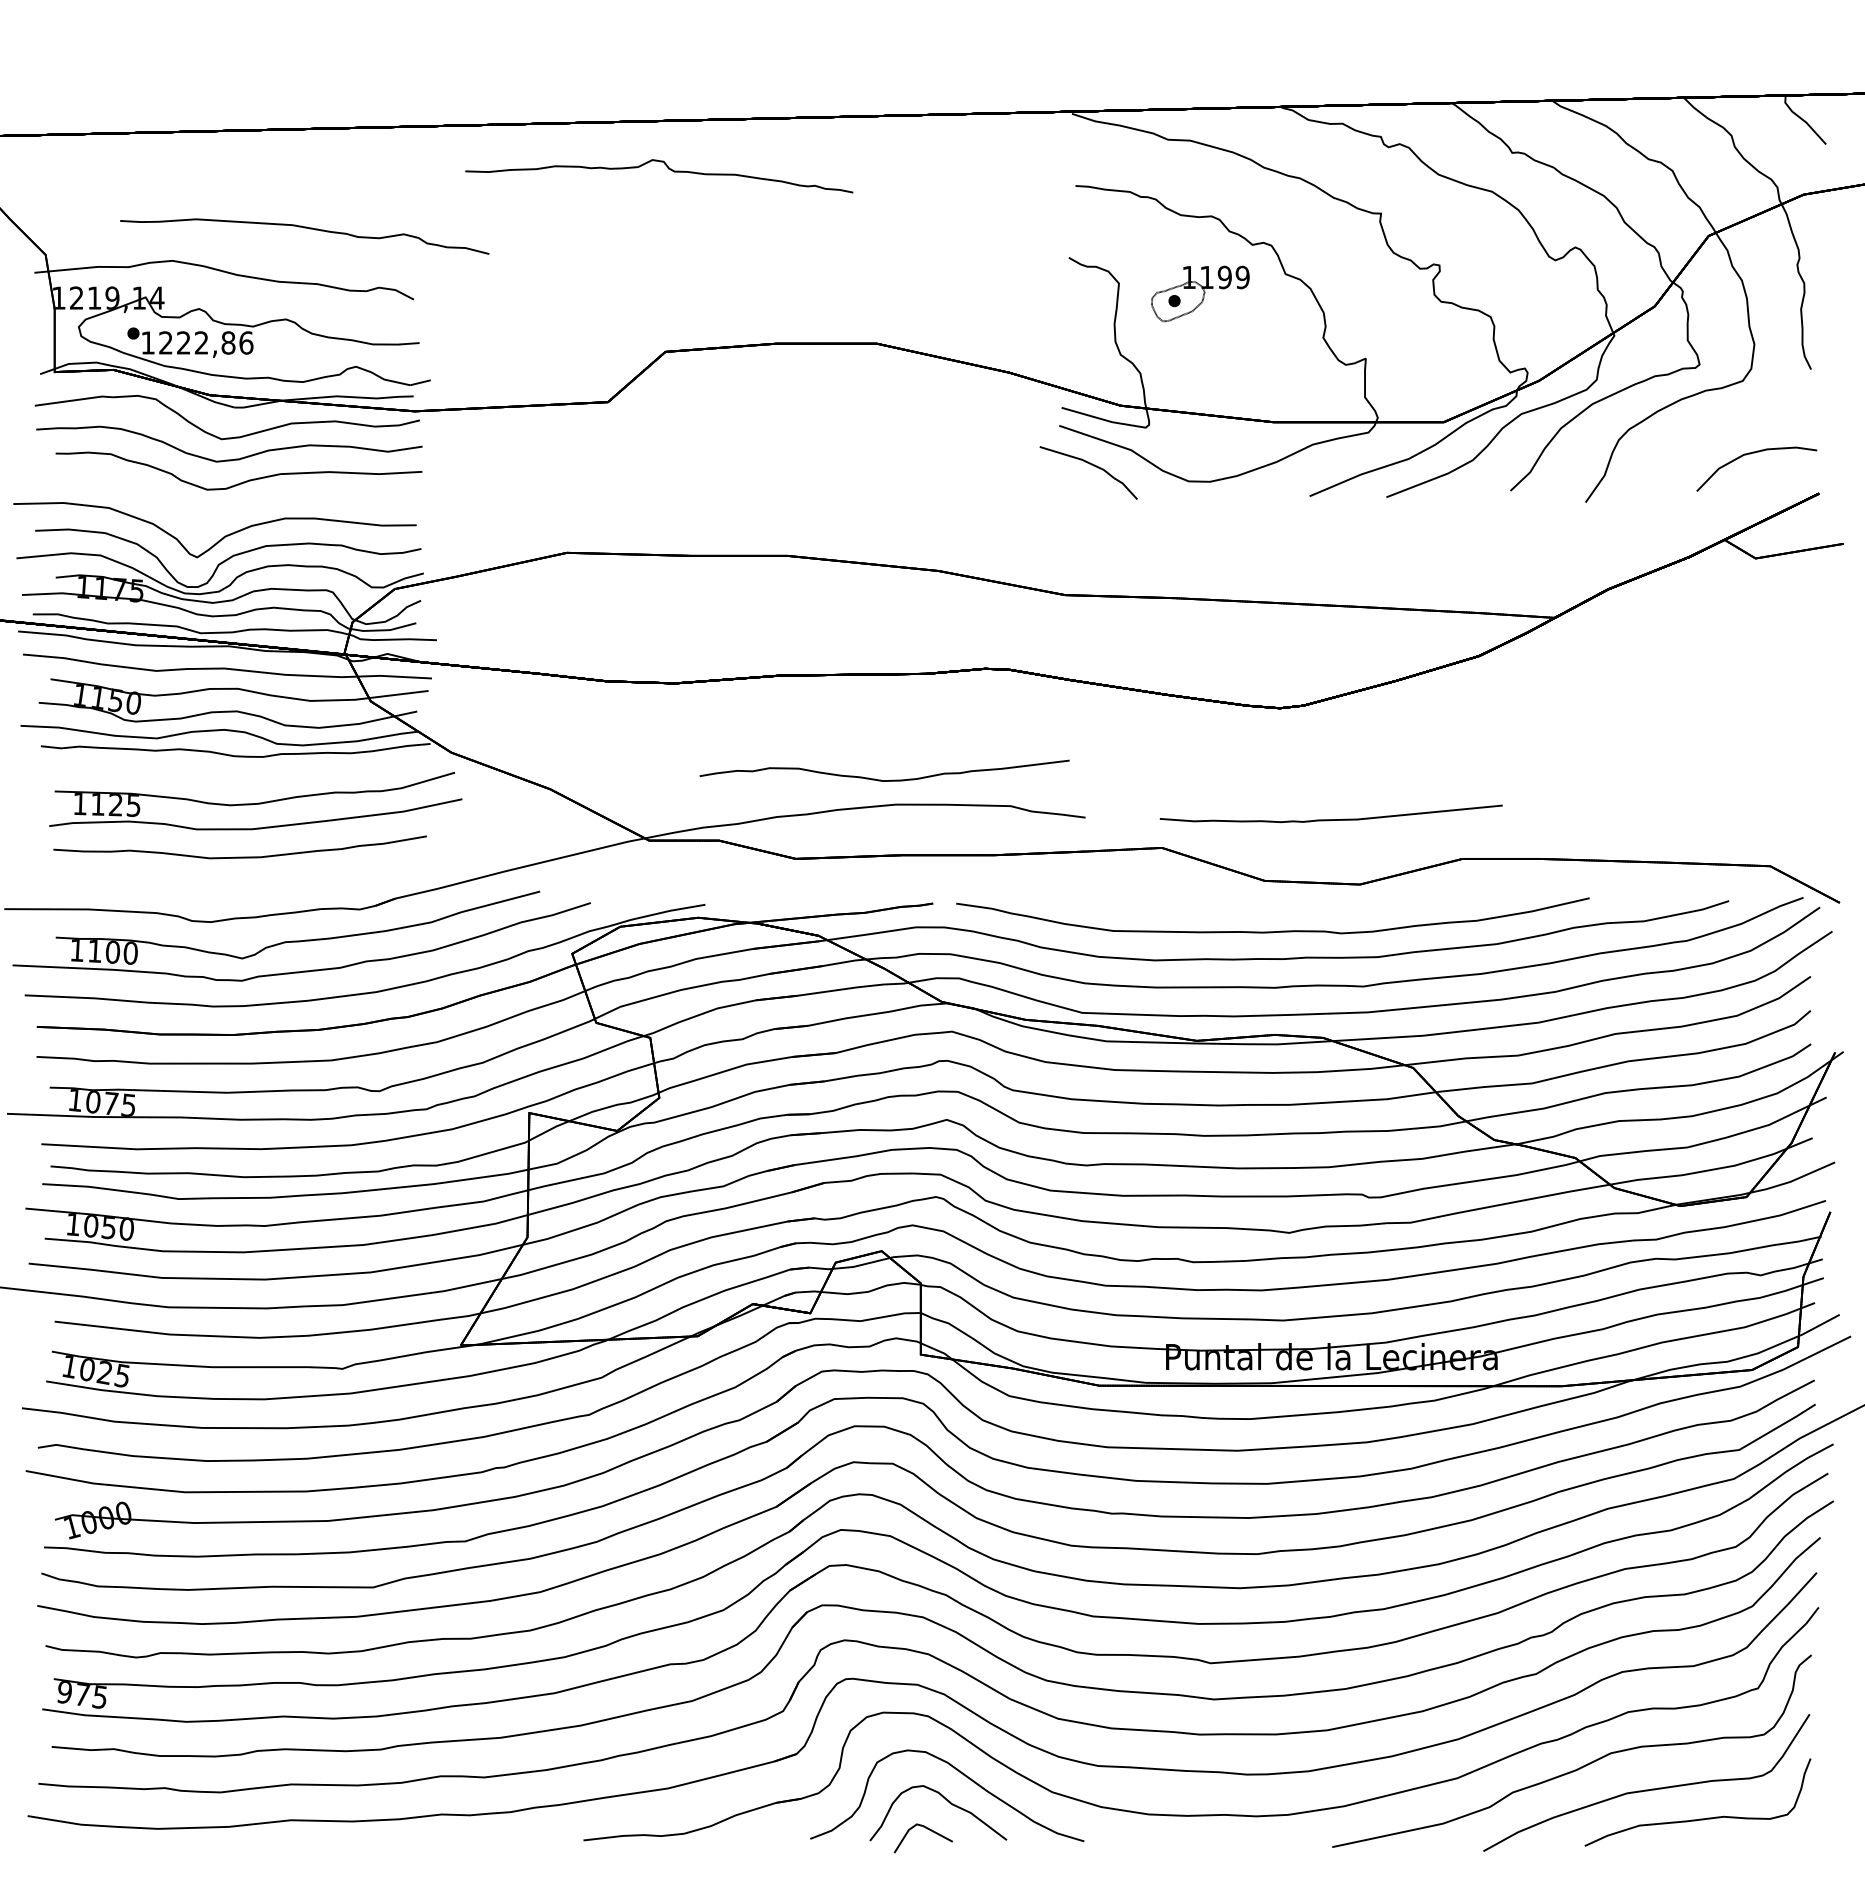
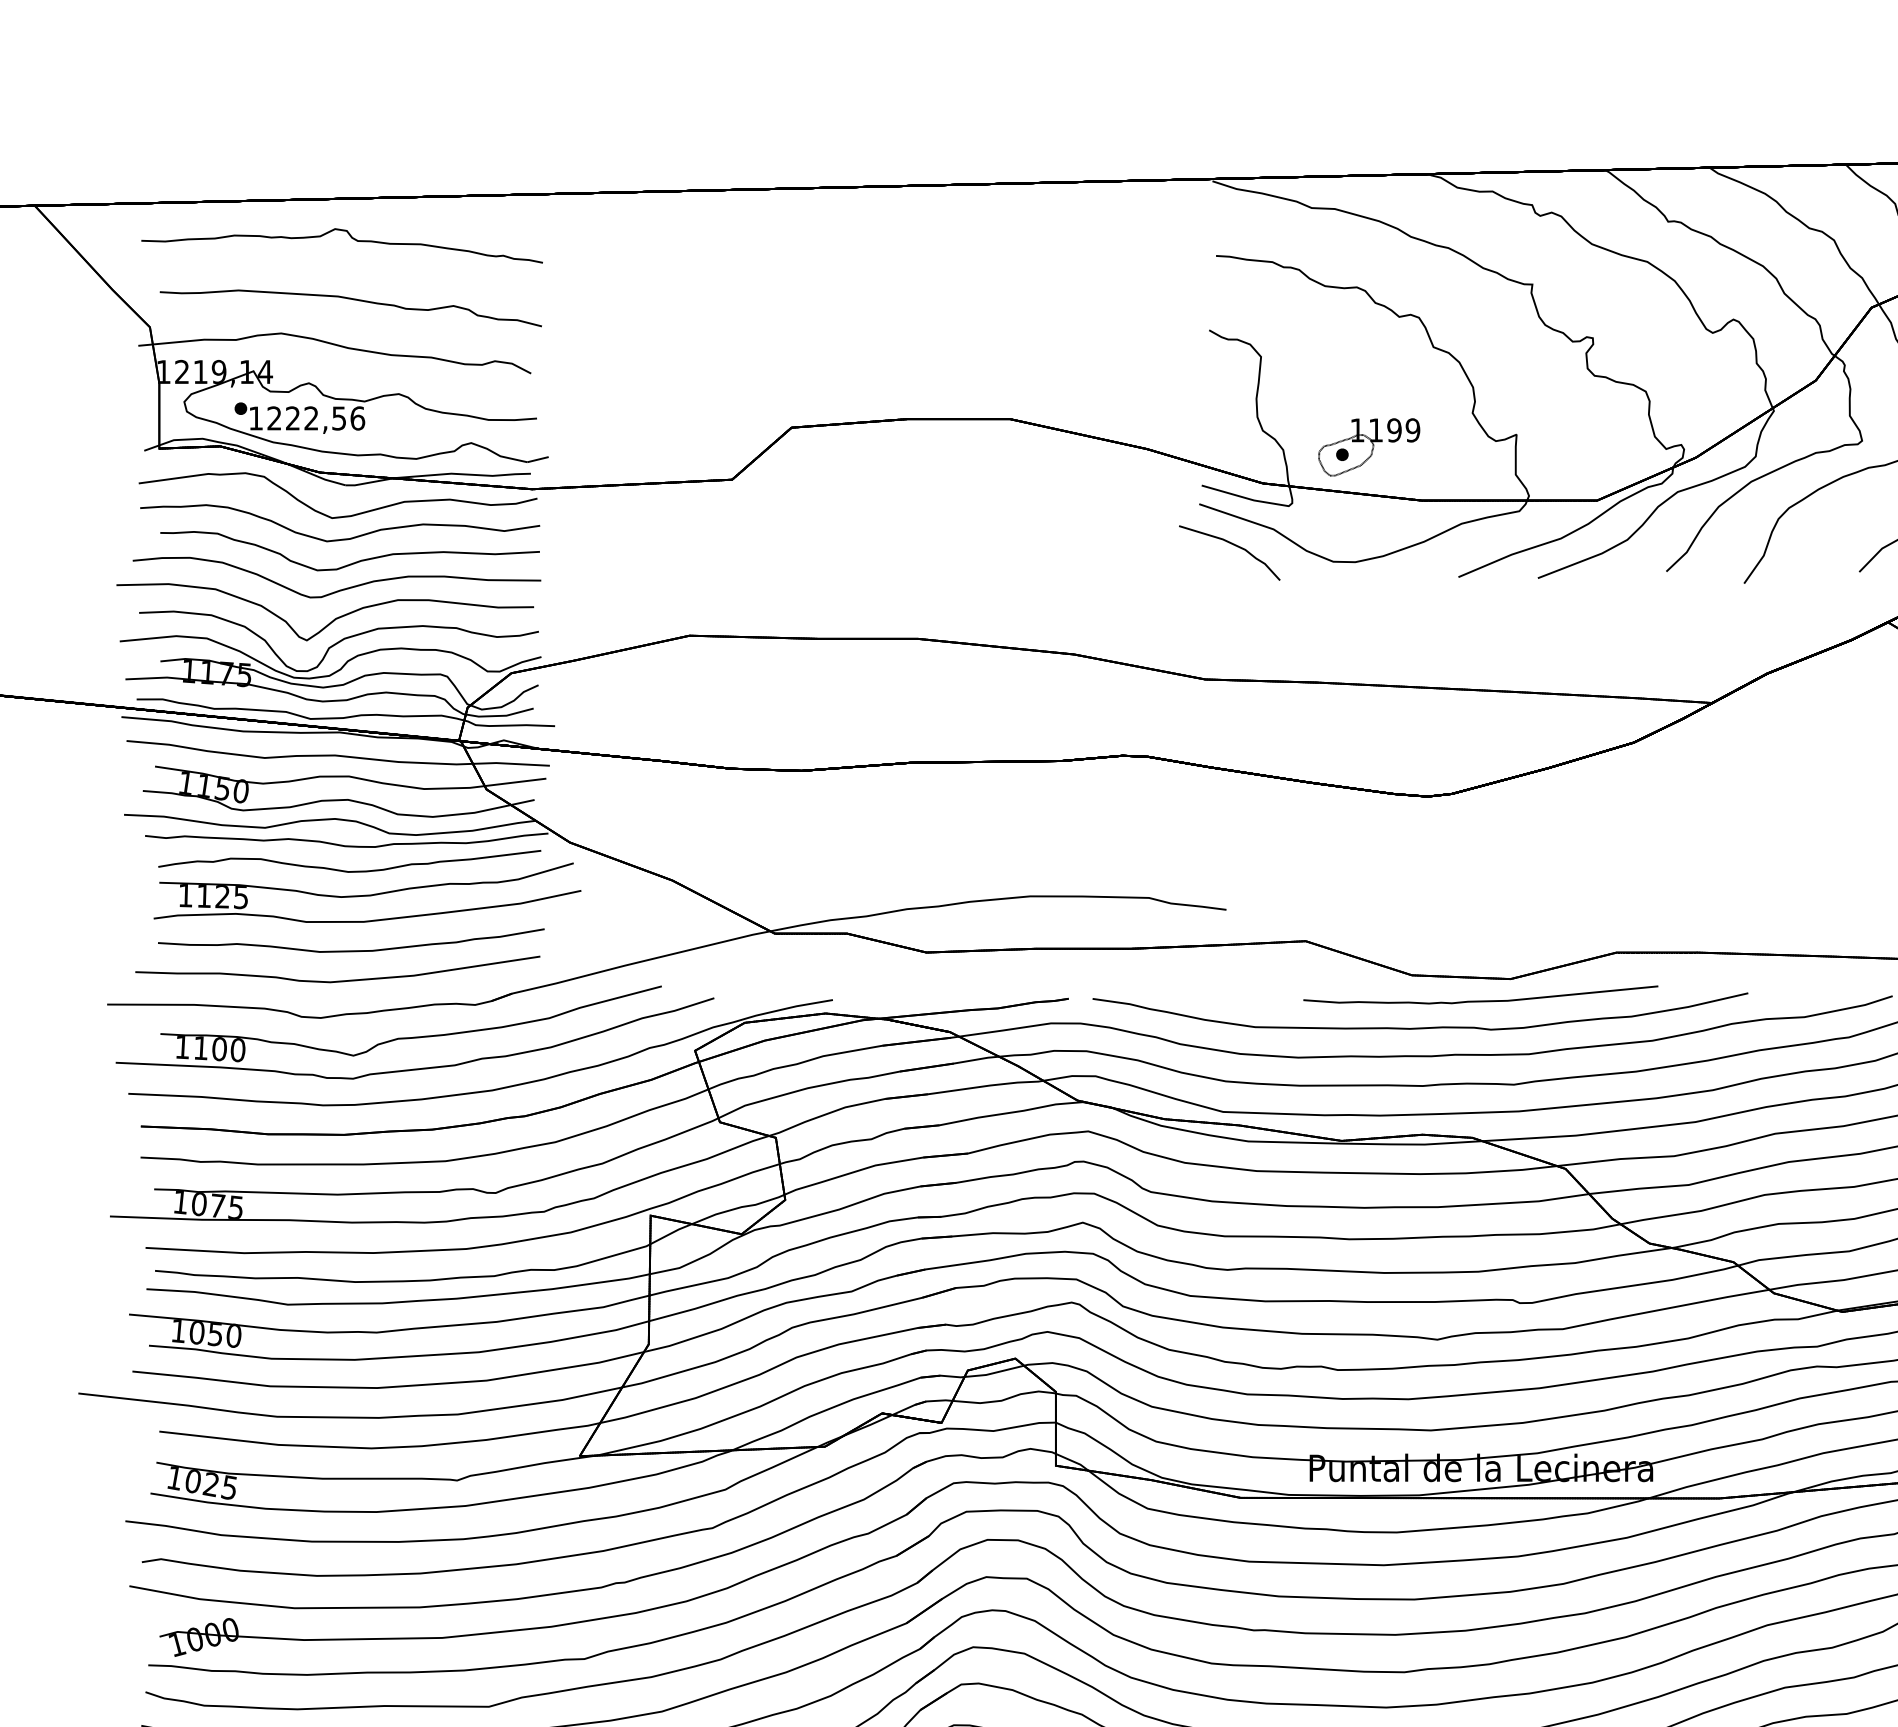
curve: (667, 168) -> (350, 237), moved
curve: (304, 228) -> (350, 299), moved
part: (1200, 293) -> (1369, 446), moved
text: (228, 342) -> (339, 417), 1222,86 -> 1222,56
part: (231, 507) -> (342, 588), added
part: (881, 779) -> (346, 870), moved
curve: (1330, 819) -> (1480, 1000), moved
part: (230, 885) -> (341, 980), added

